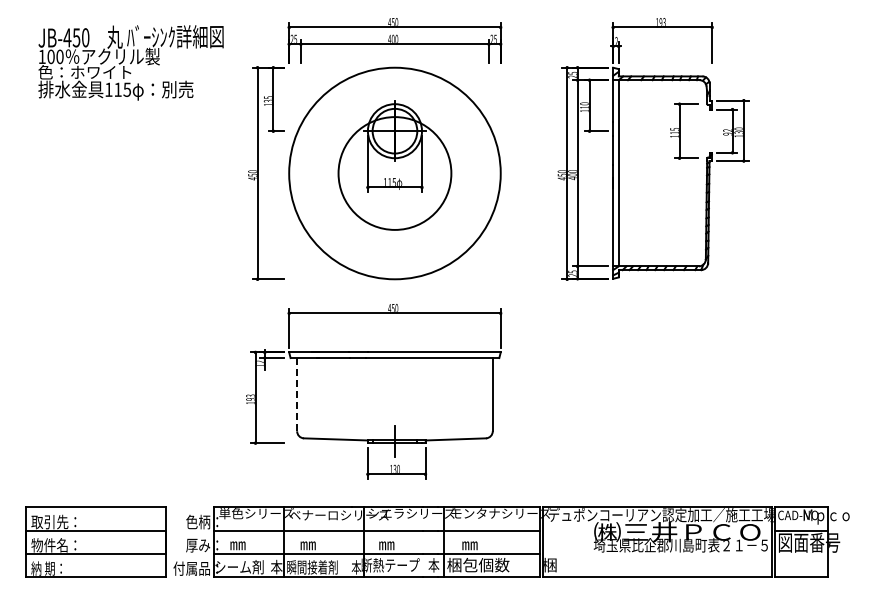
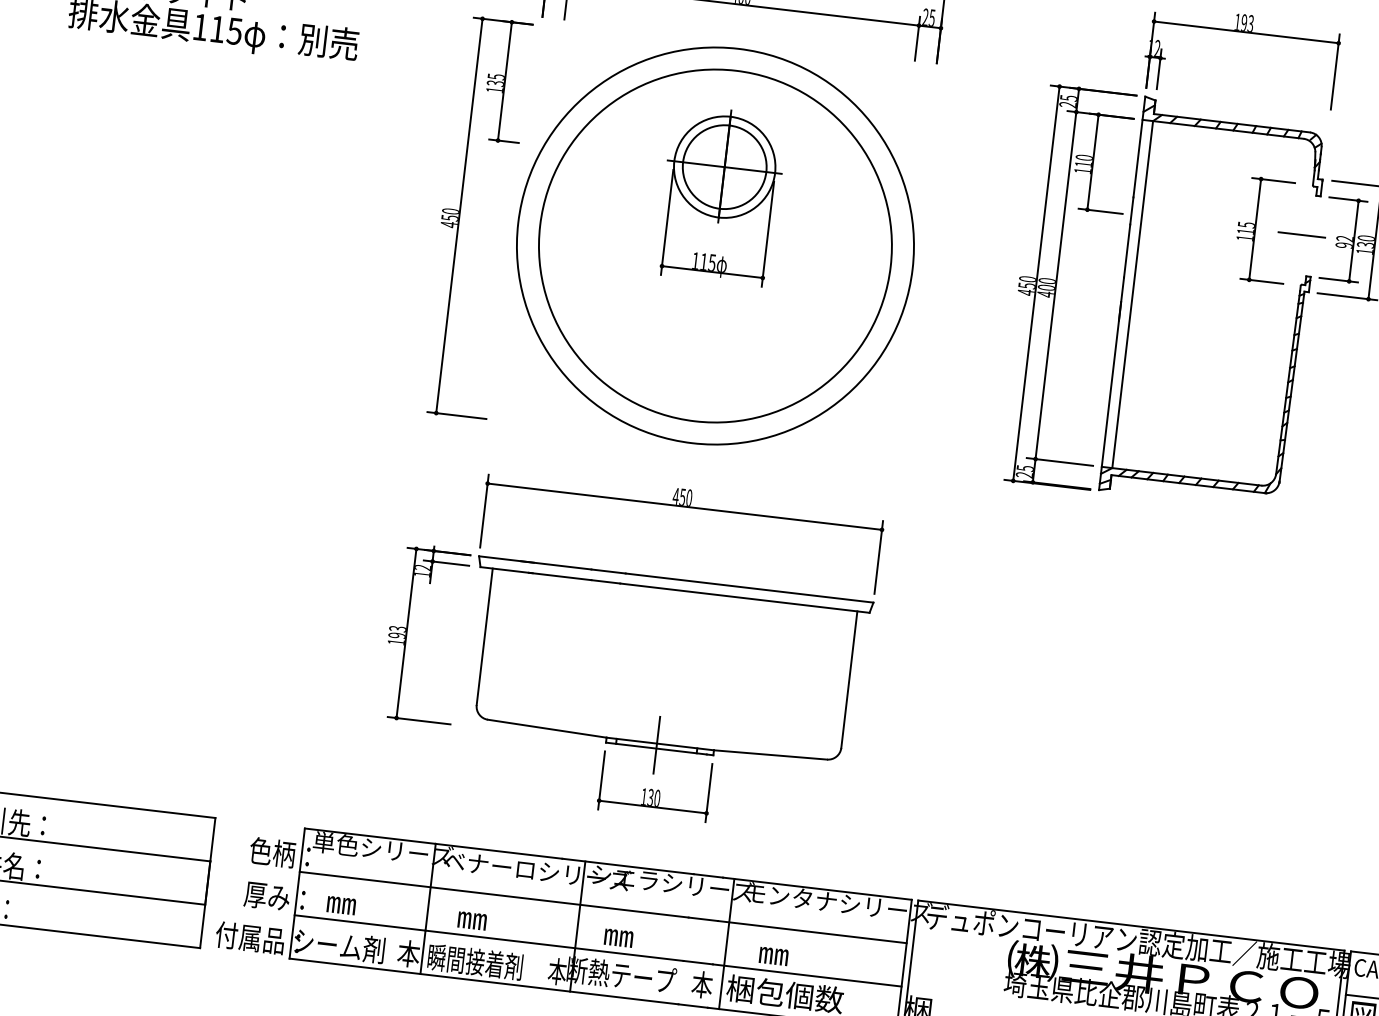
line: (704, 131) -> (1301, 235), added
circle: (394, 173) -> (714, 245), size x1.67
line: (297, 394) -> (485, 636), dashed -> solid

